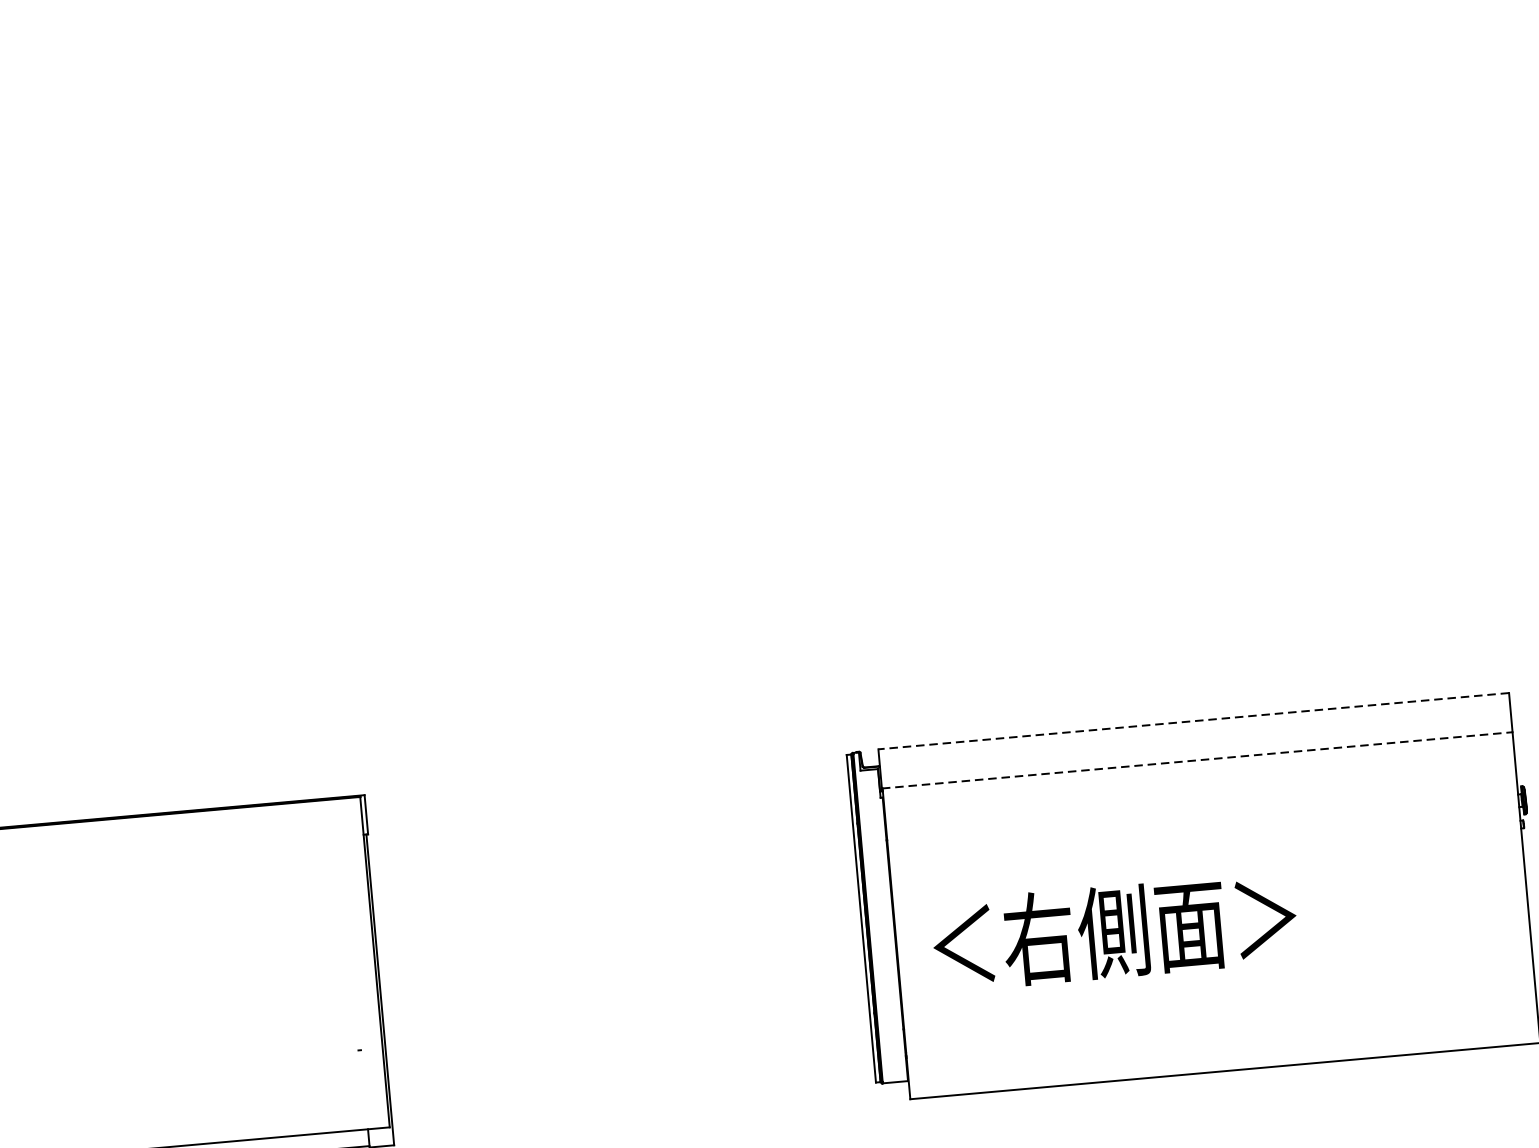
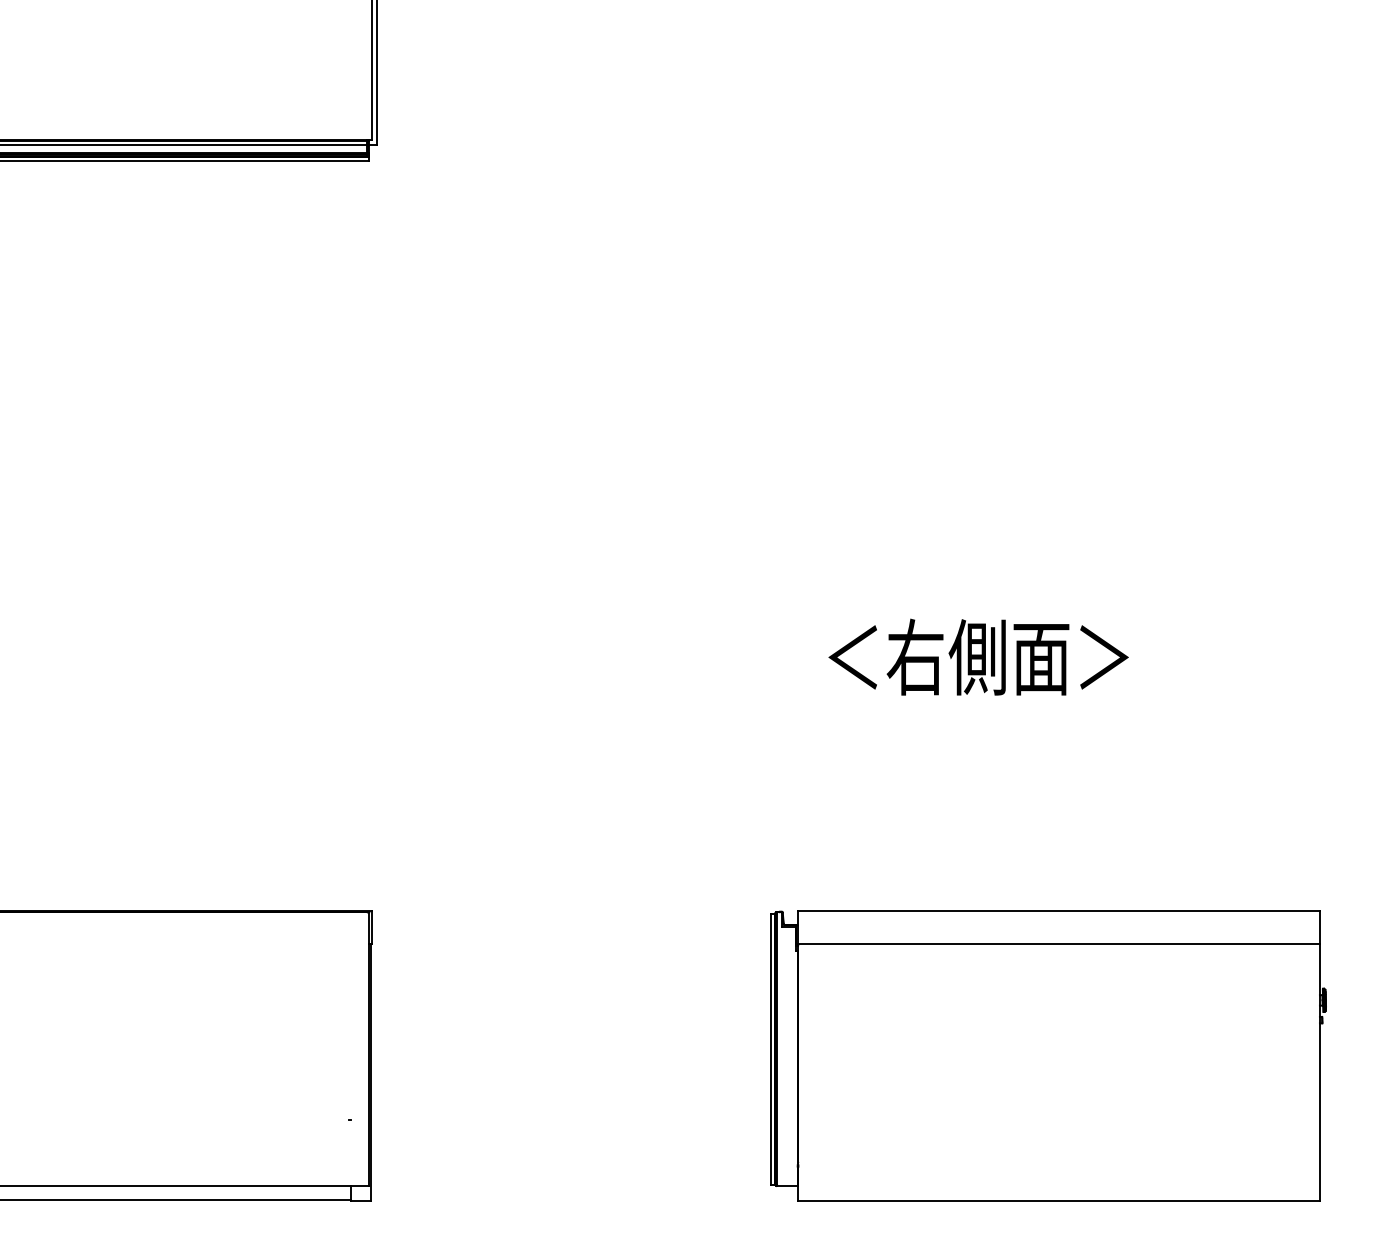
line: (1193, 721) -> (1058, 911), dashed -> solid
line: (1198, 760) -> (1059, 943), dashed -> solid
text: (1114, 930) -> (978, 656), moved

